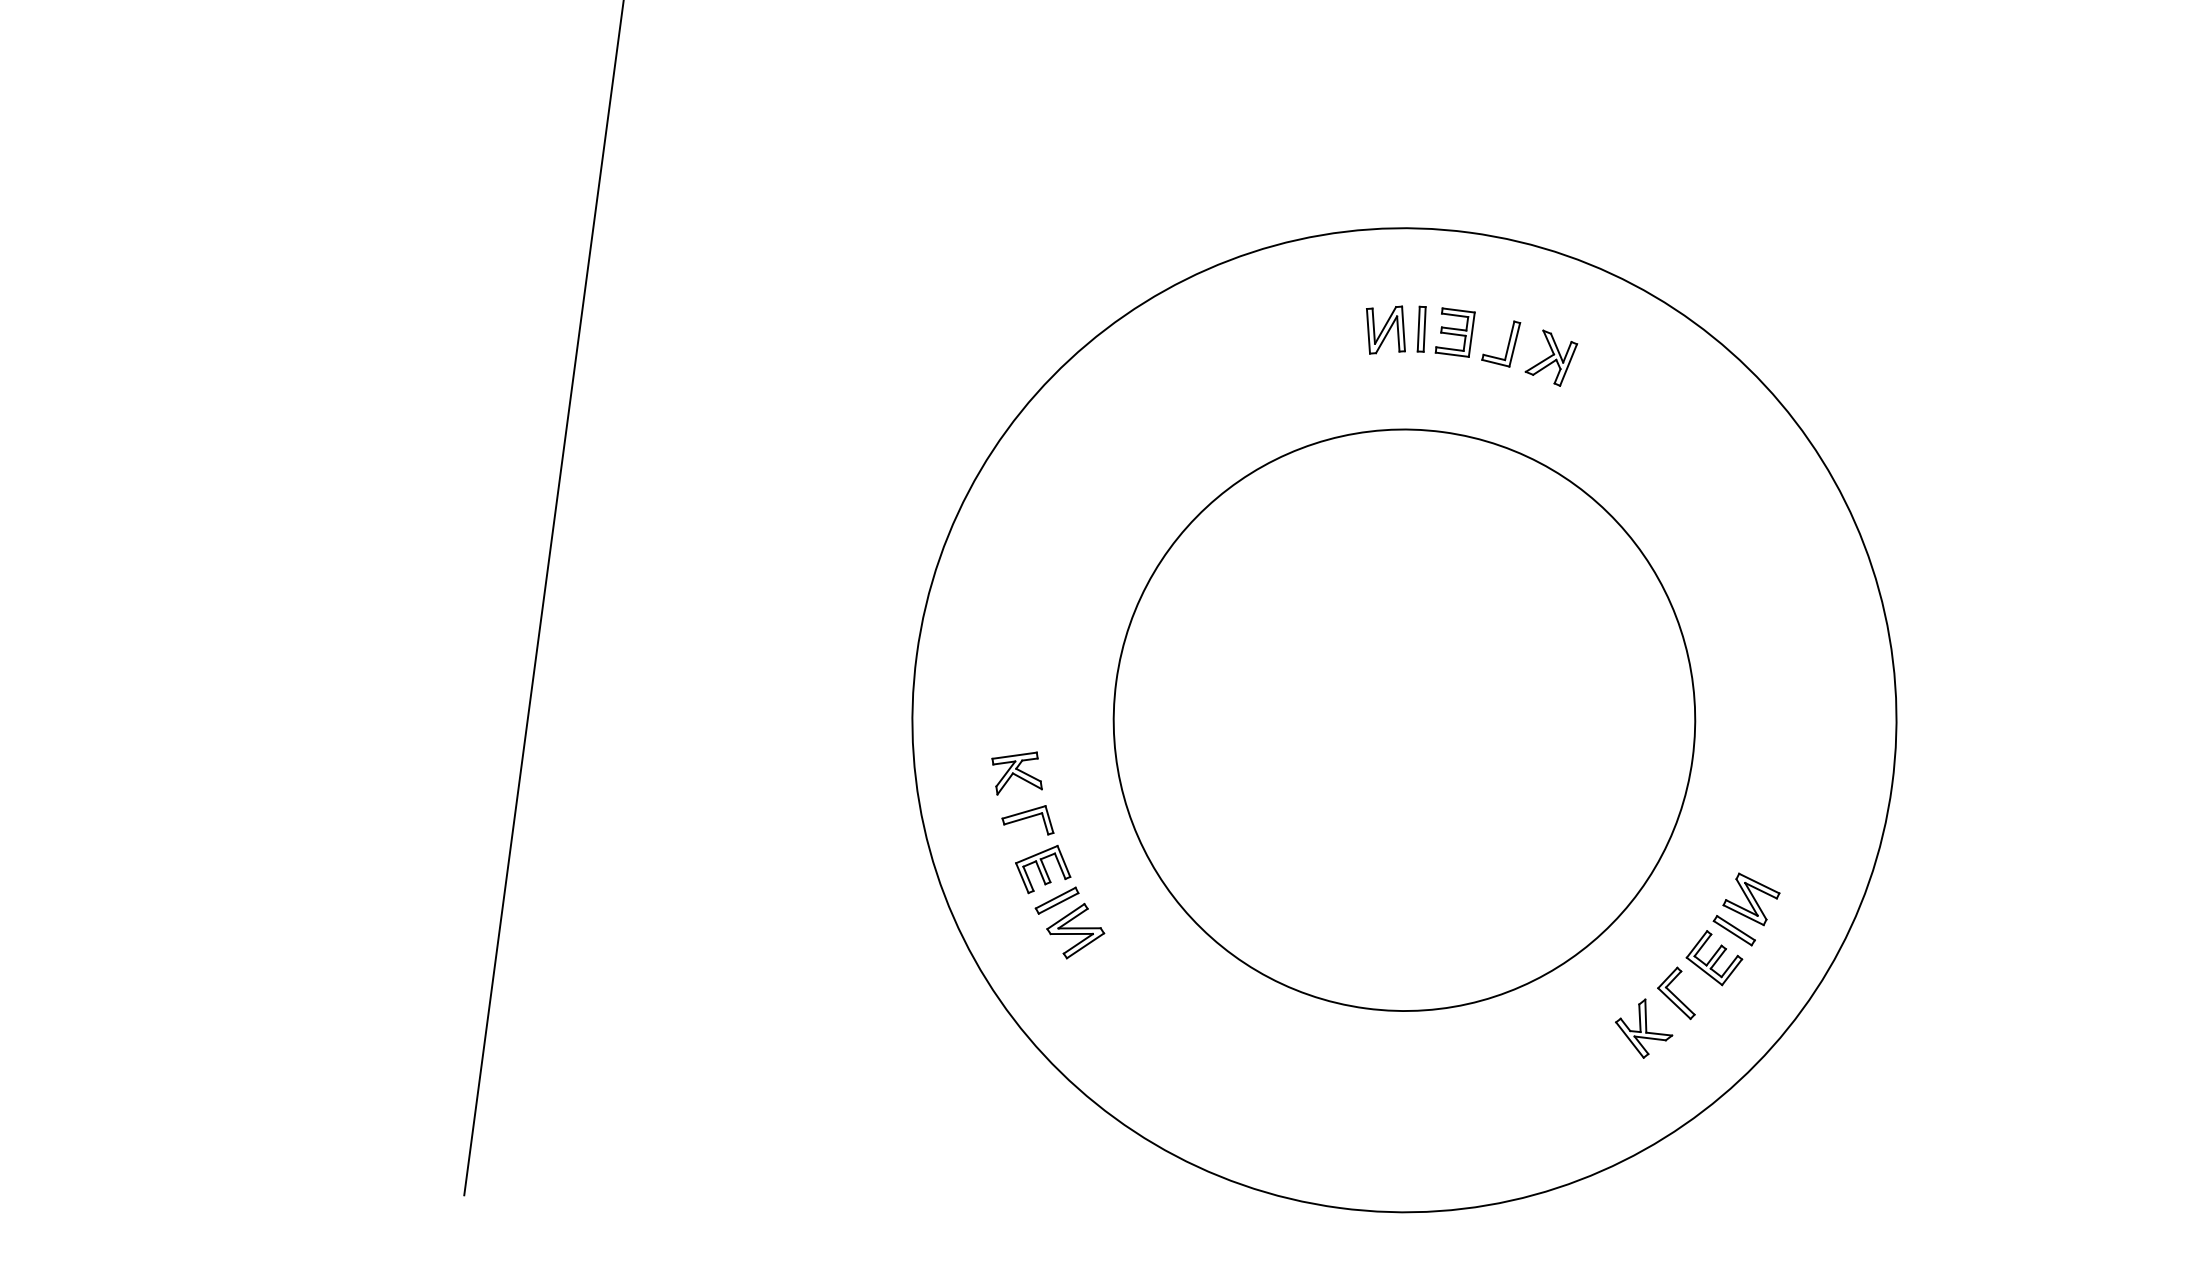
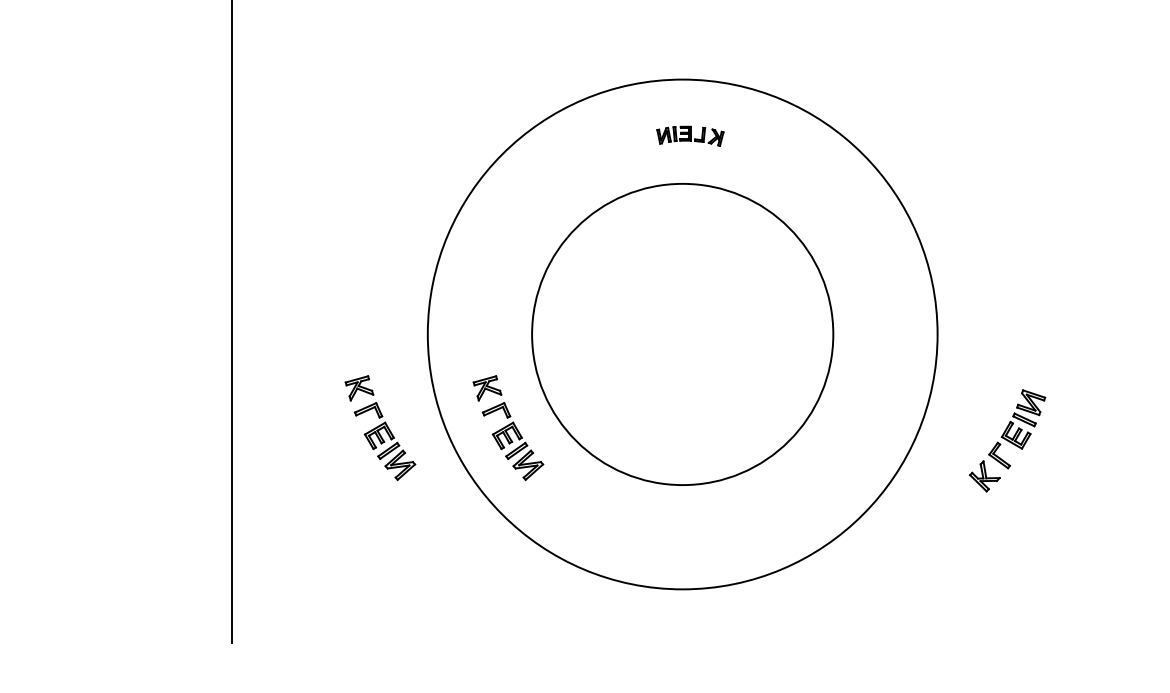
part: (1469, 343) -> (690, 136), size x0.6
part: (802, 821) -> (380, 427), added
part: (1696, 965) -> (1007, 440), moved

